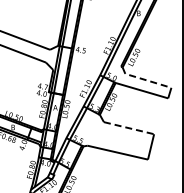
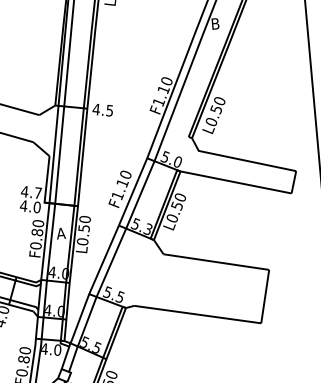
line: (145, 79) -> (241, 158), dashed -> solid
line: (129, 128) -> (217, 262), dashed -> solid

